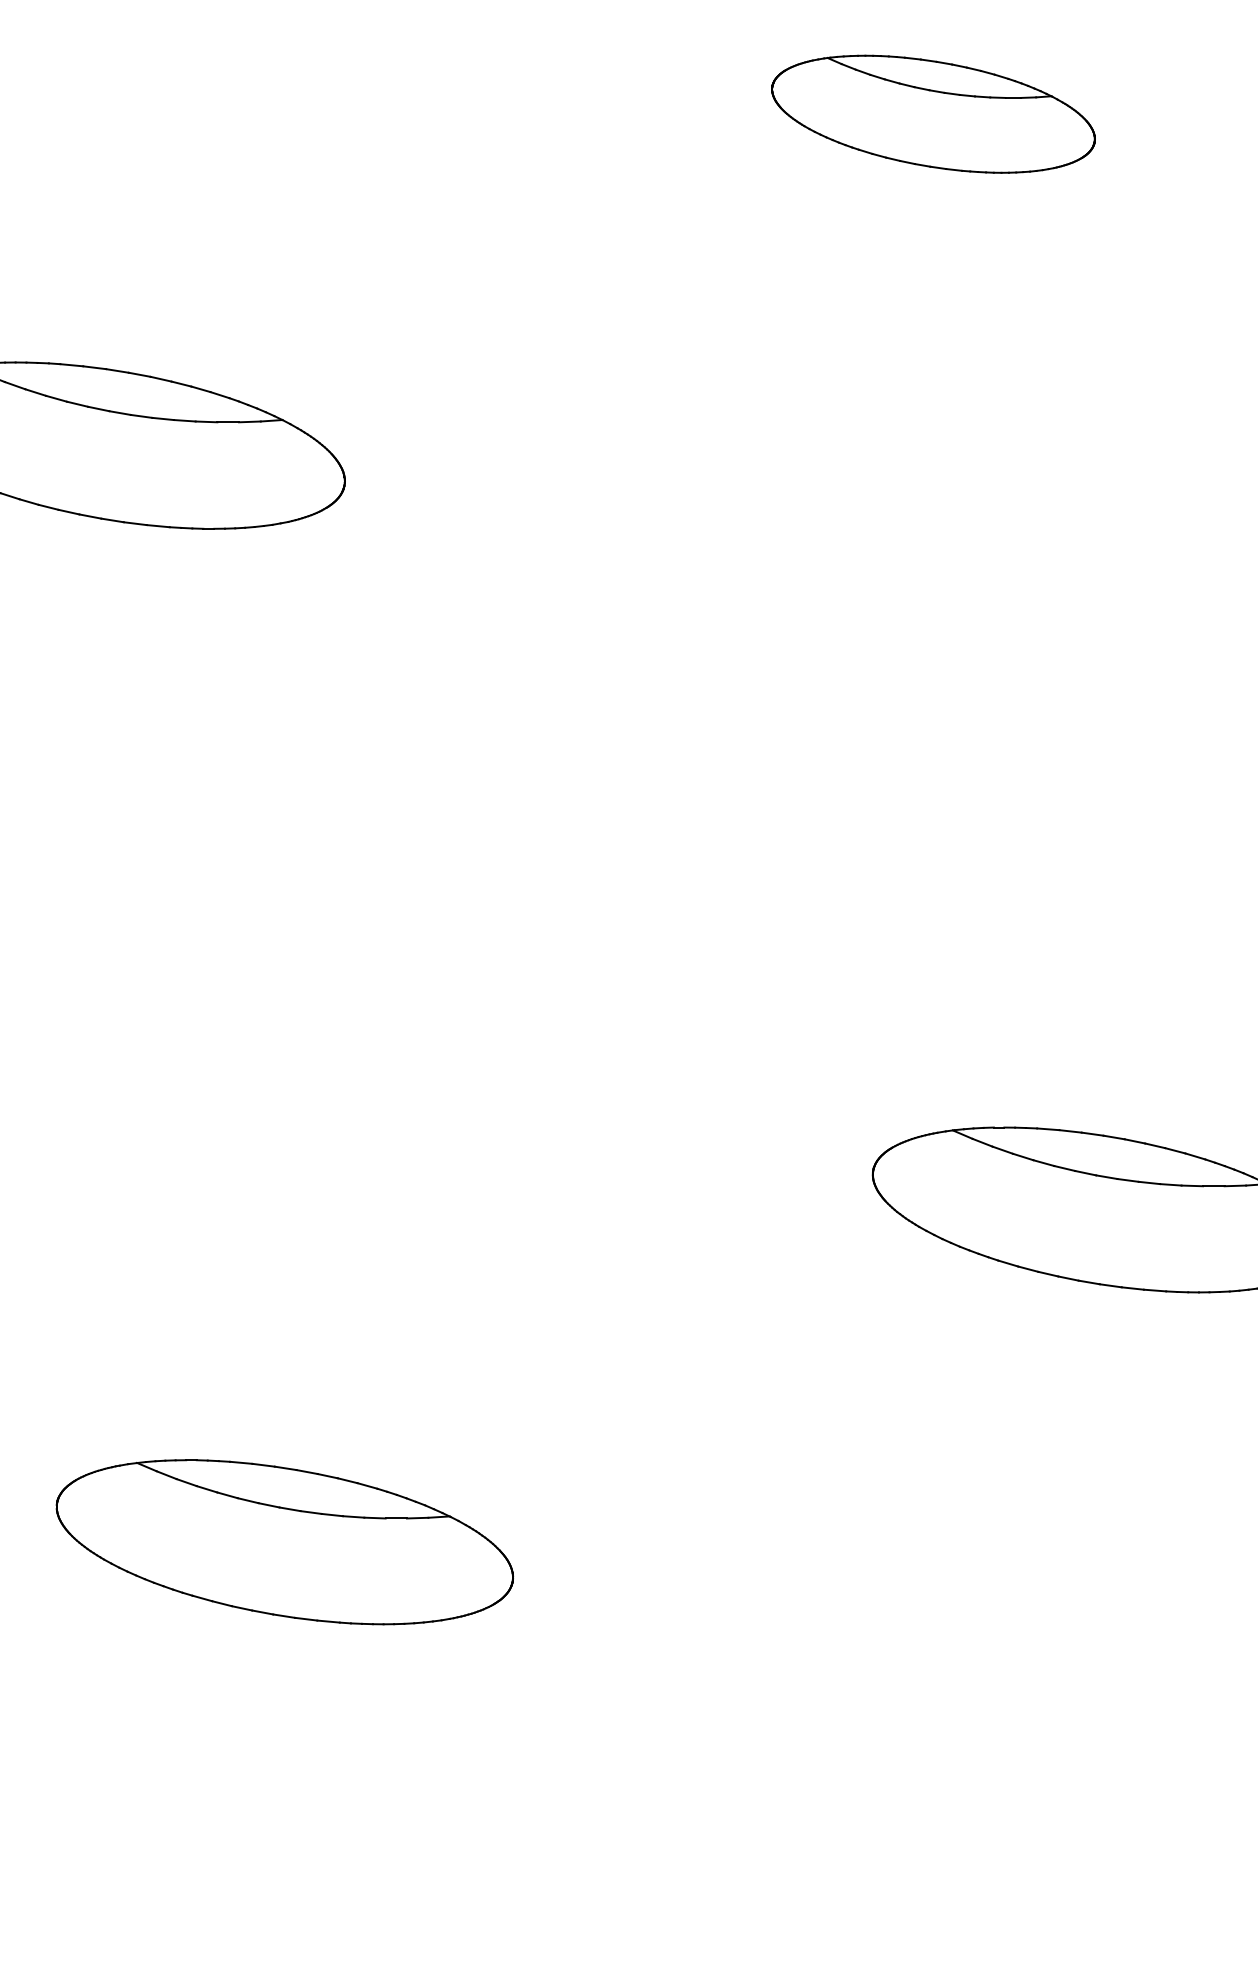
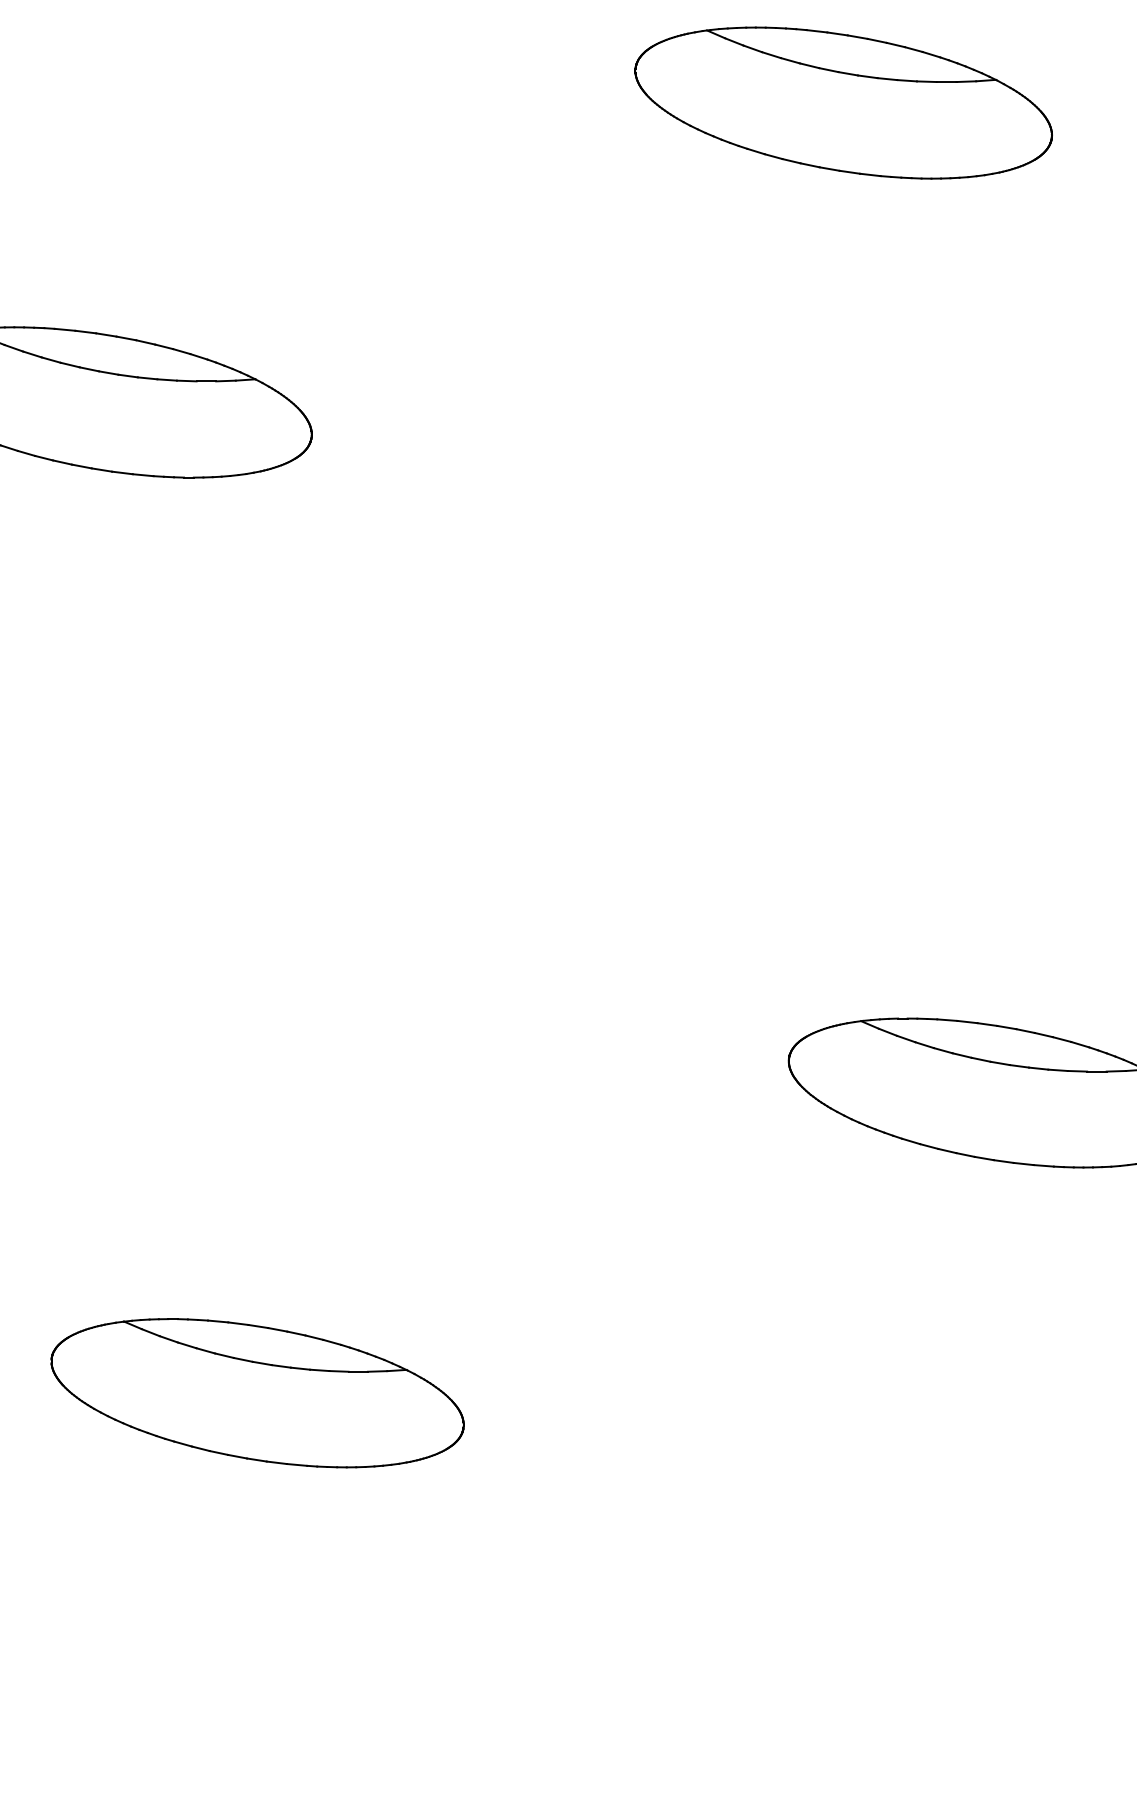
part: (933, 113) -> (843, 102), size x1.43

